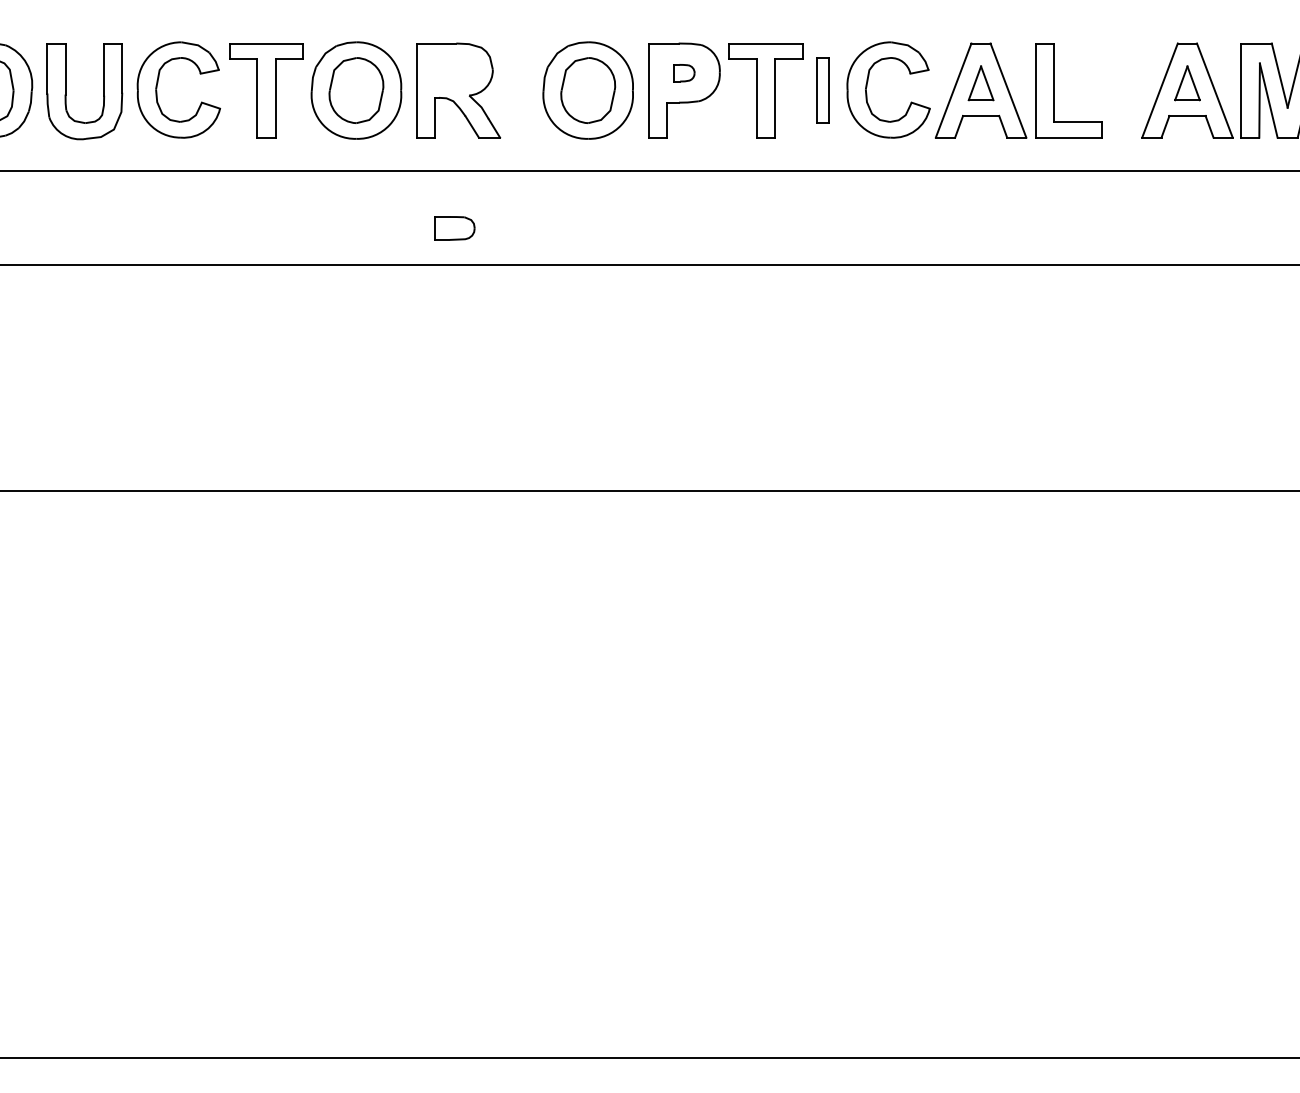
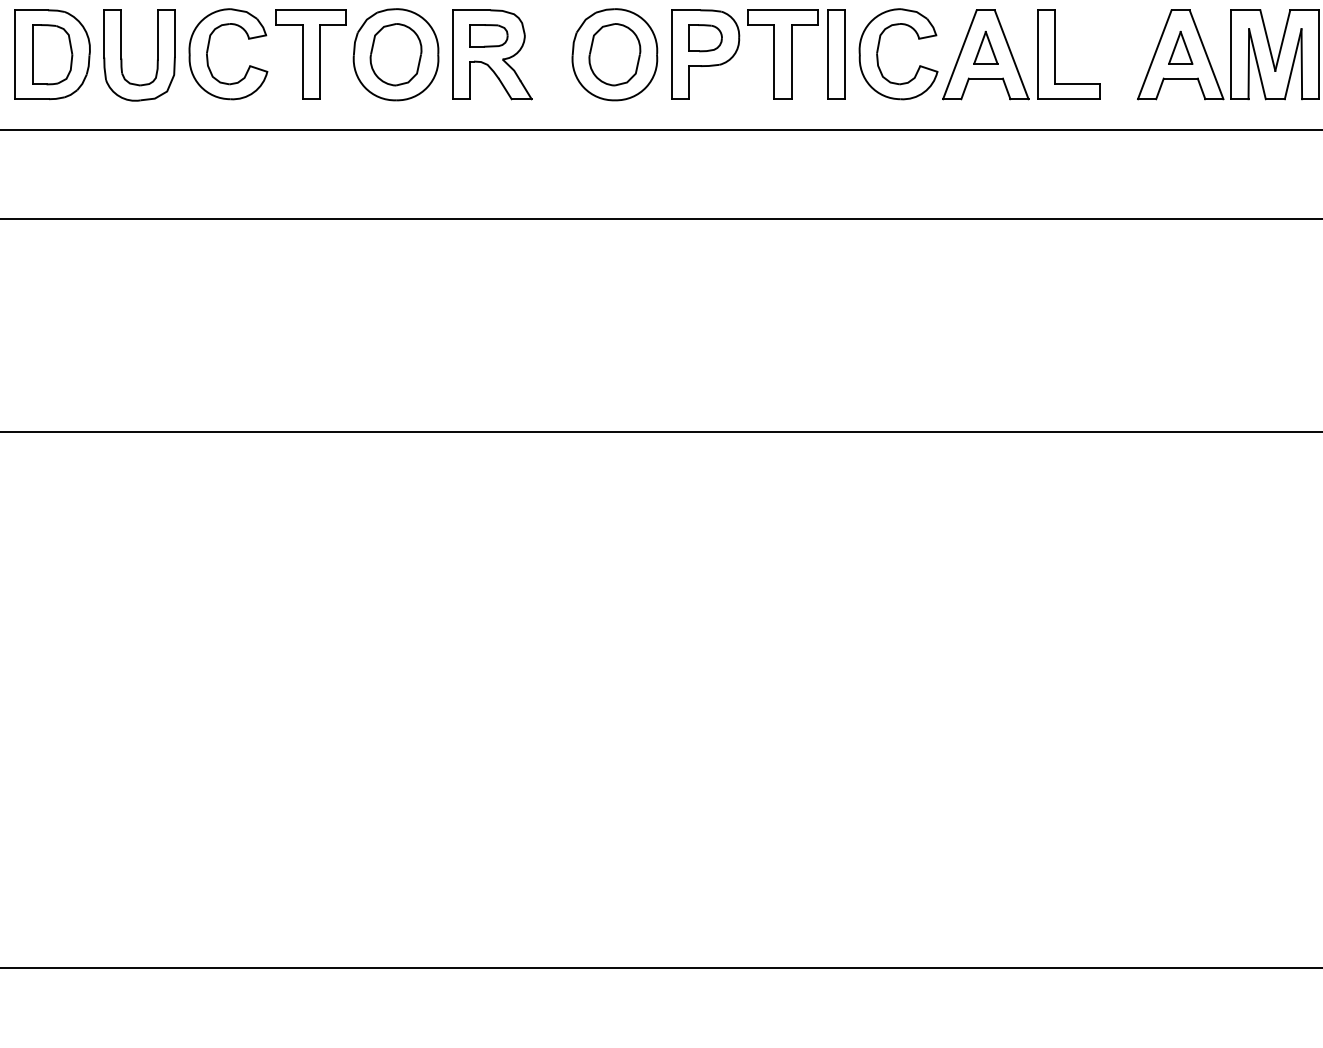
part: (684, 73) -> (705, 38), size x1.67
part: (822, 90) -> (836, 54), size x1.43
part: (454, 228) -> (488, 35), moved

